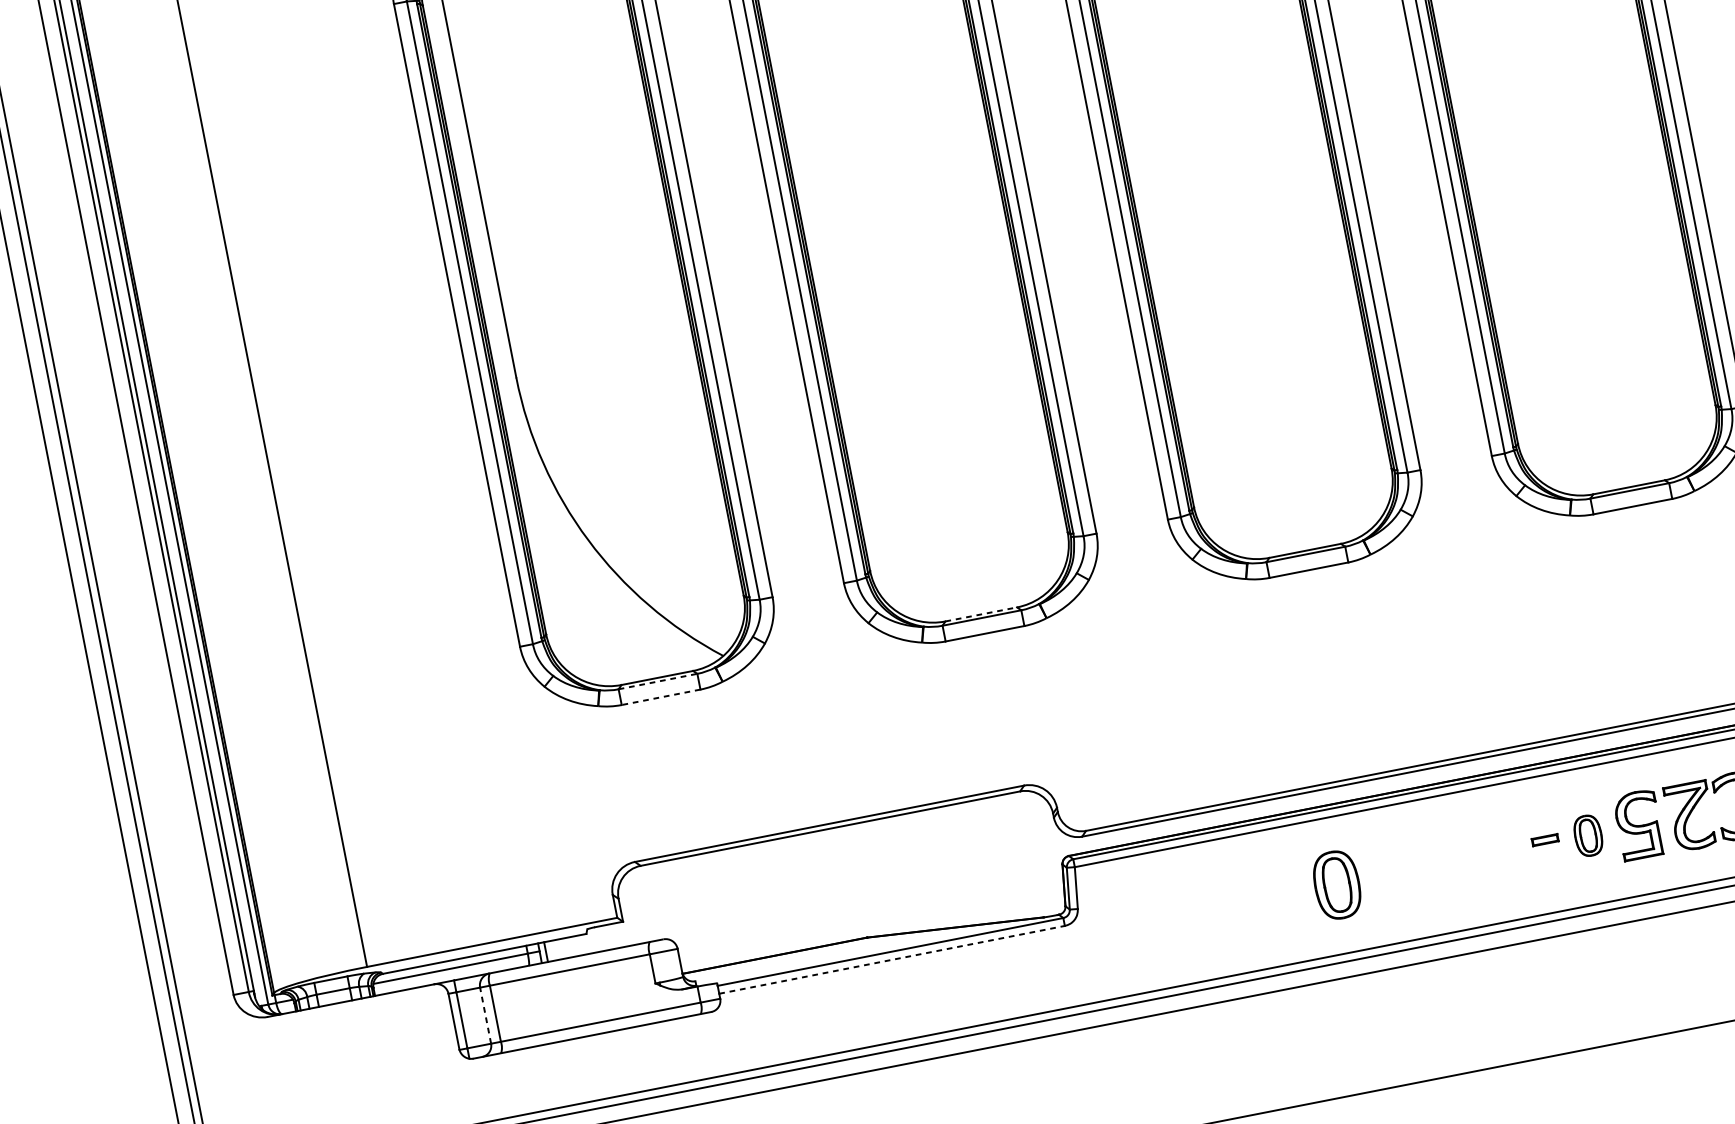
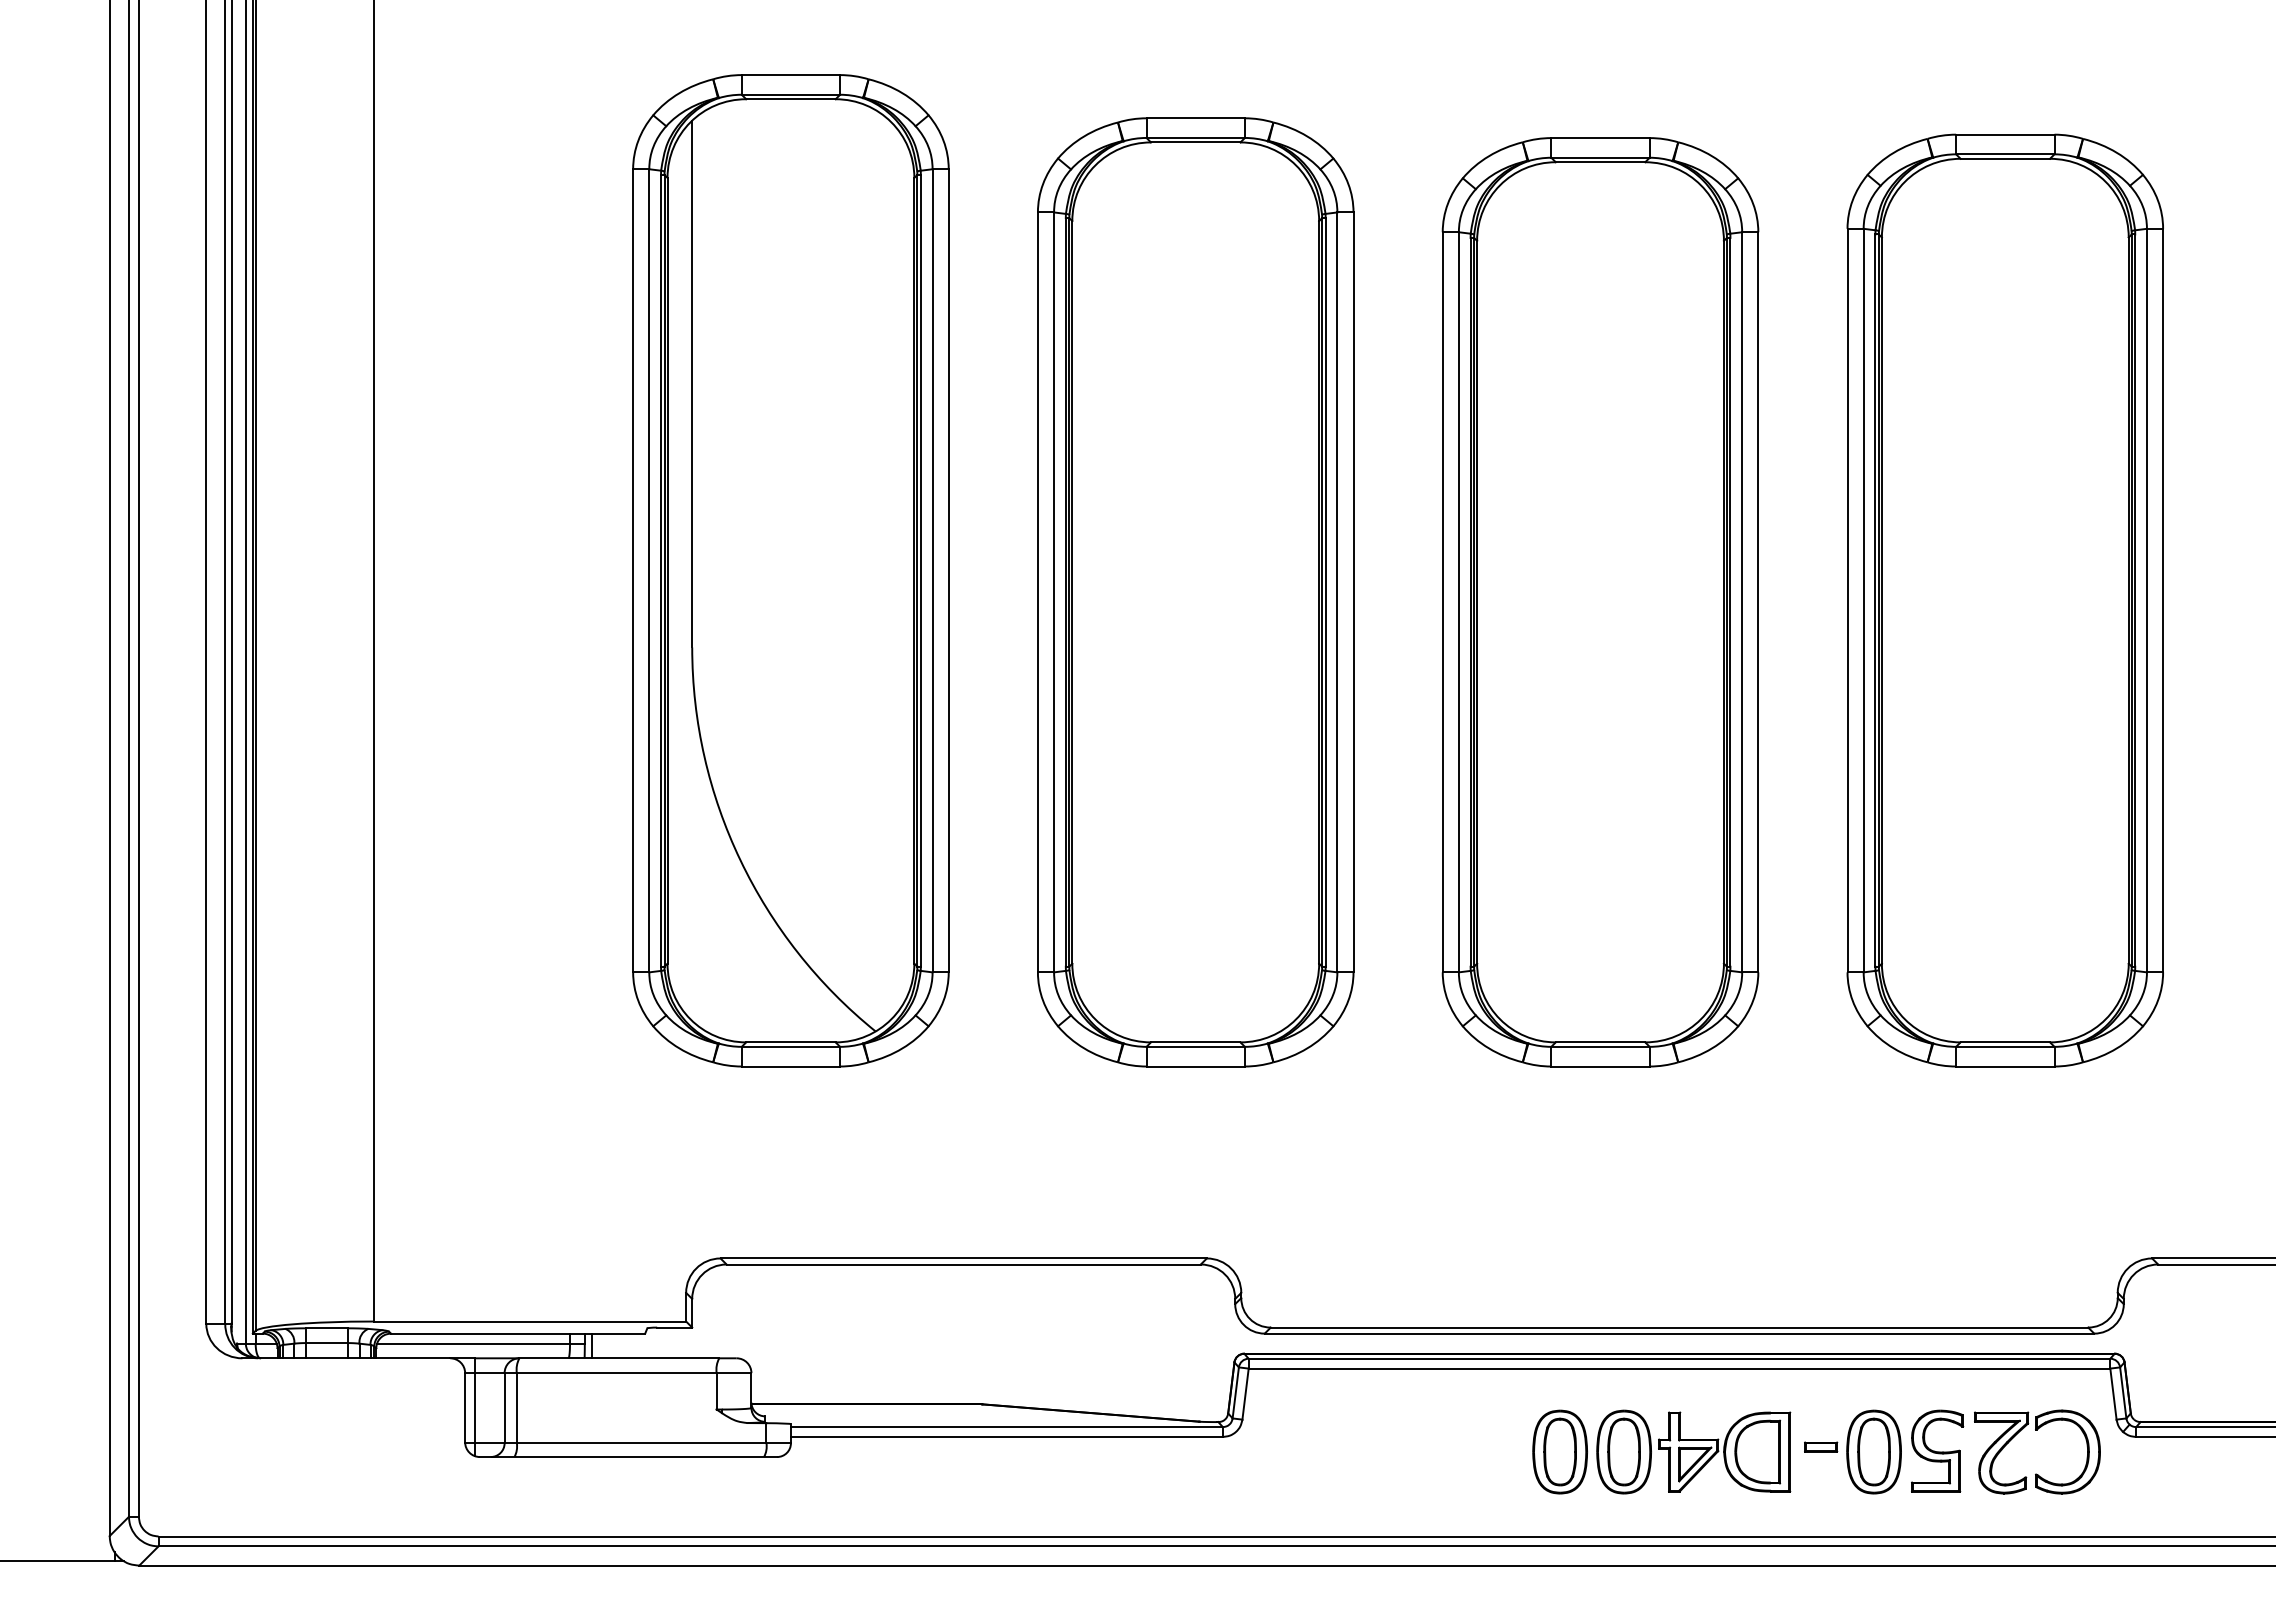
line: (981, 614) -> (1195, 1042), dashed -> solid
line: (658, 681) -> (791, 1046), dashed -> solid
line: (660, 697) -> (790, 1066), dashed -> solid
part: (1587, 835) -> (1873, 1451), size x1.67
part: (1443, 863) -> (1693, 1451), added
line: (891, 959) -> (1006, 1436), dashed -> solid
line: (485, 1015) -> (504, 1407), dashed -> solid

